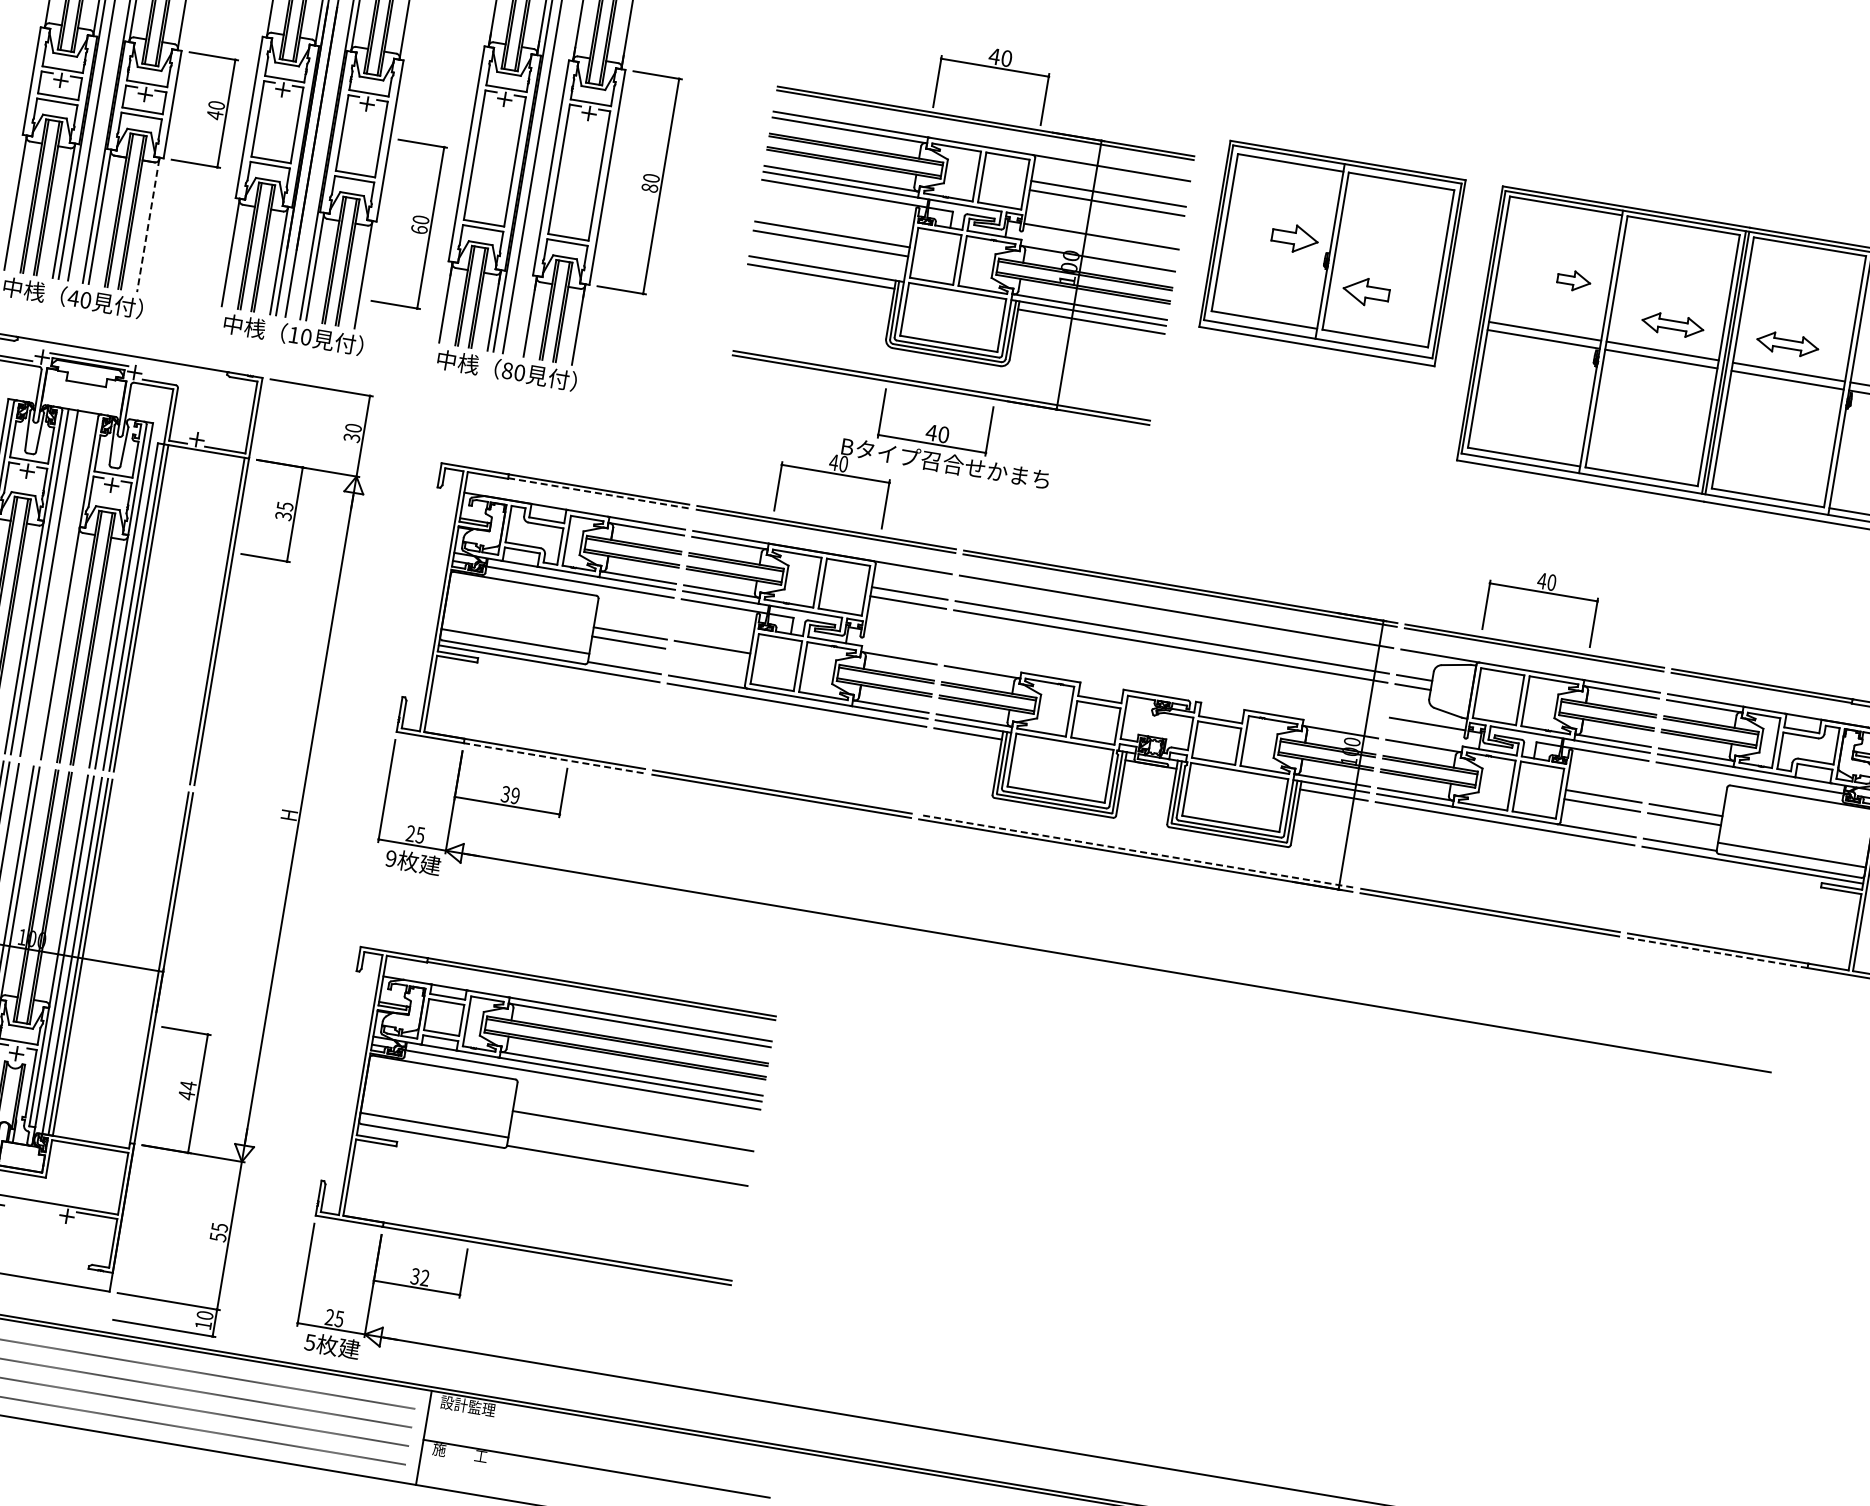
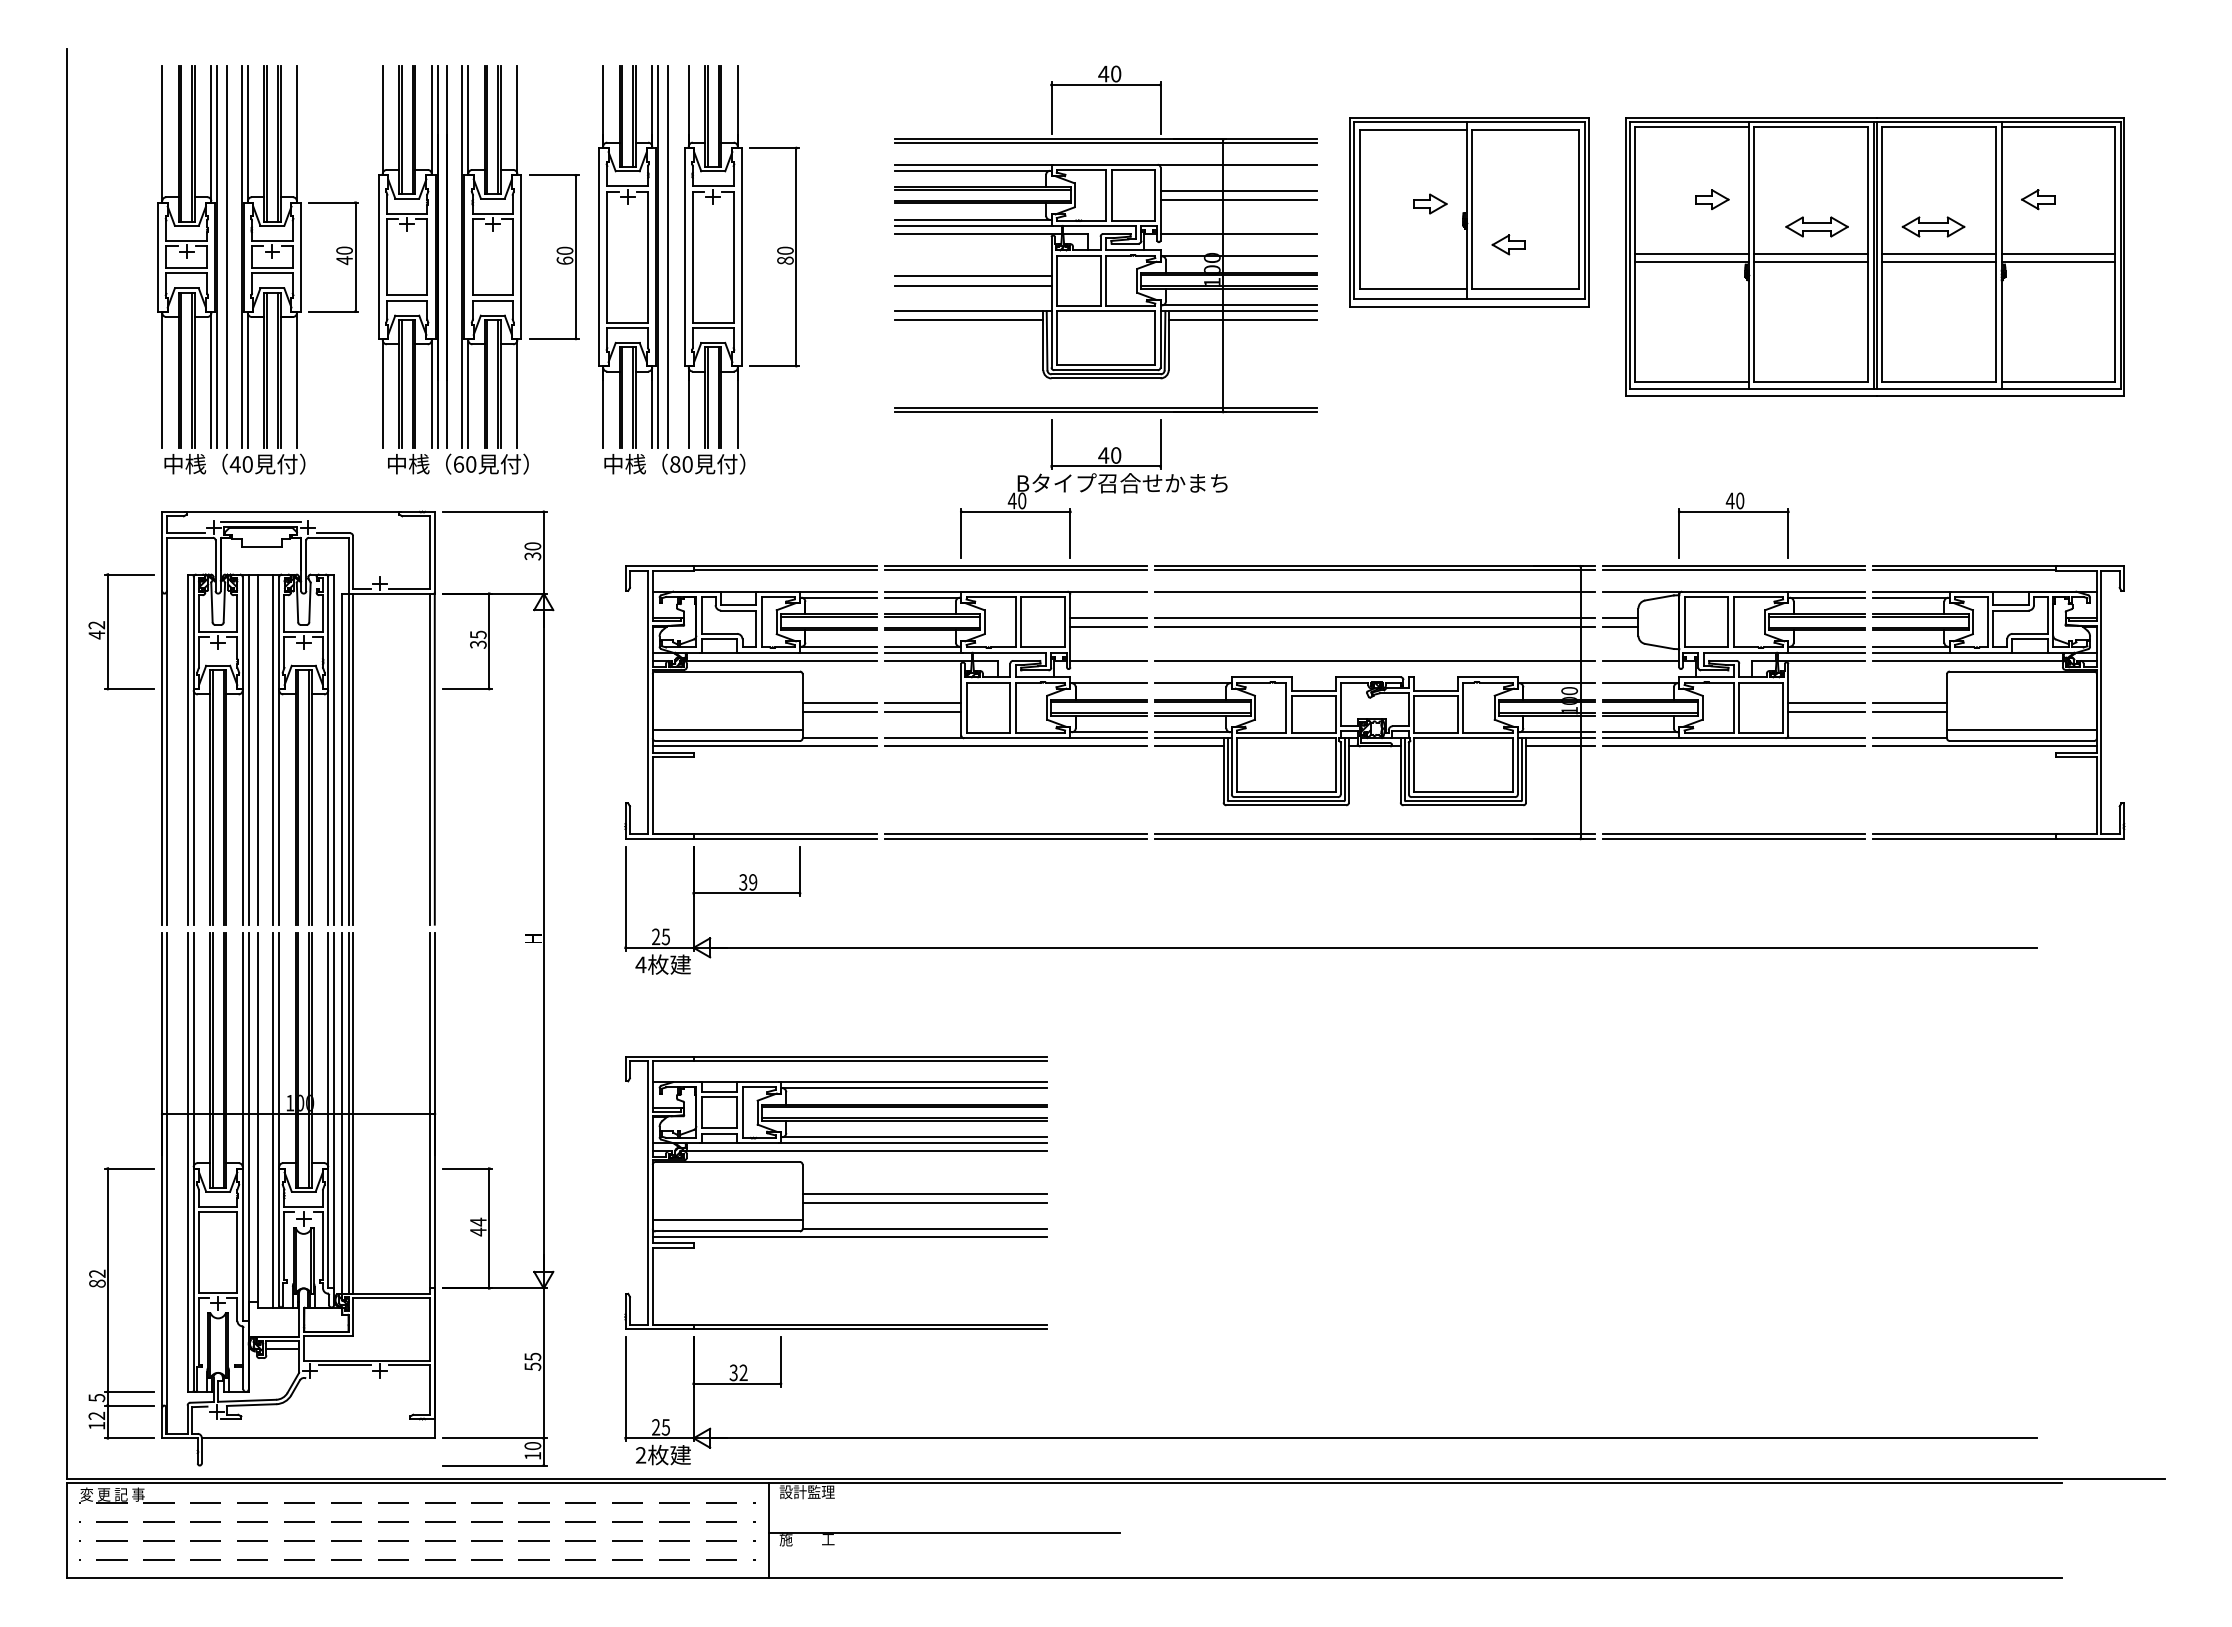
part: (409, 224) -> (554, 257), moved
line: (147, 225) -> (296, 380), dashed -> solid
part: (1295, 238) -> (1430, 203), size x0.71
part: (1365, 291) -> (1508, 244), size x0.71
text: (294, 335) -> (459, 464), 10 -> 60
line: (597, 493) -> (784, 570), dashed -> solid
line: (64, 585) -> (273, 749), added
line: (902, 635) -> (1108, 660), added
line: (710, 656) -> (922, 712), added
line: (1164, 679) -> (1374, 660), added
line: (553, 757) -> (784, 838), dashed -> solid
line: (1136, 851) -> (1374, 834), dashed -> solid
text: (390, 858) -> (640, 964), 9 -> 4
line: (1718, 952) -> (1965, 838), dashed -> solid
line: (631, 1139) -> (924, 1202), added
line: (551, 1161) -> (849, 1236), added
line: (32, 1204) -> (344, 1365), added
text: (309, 1342) -> (640, 1455), 5 -> 2

